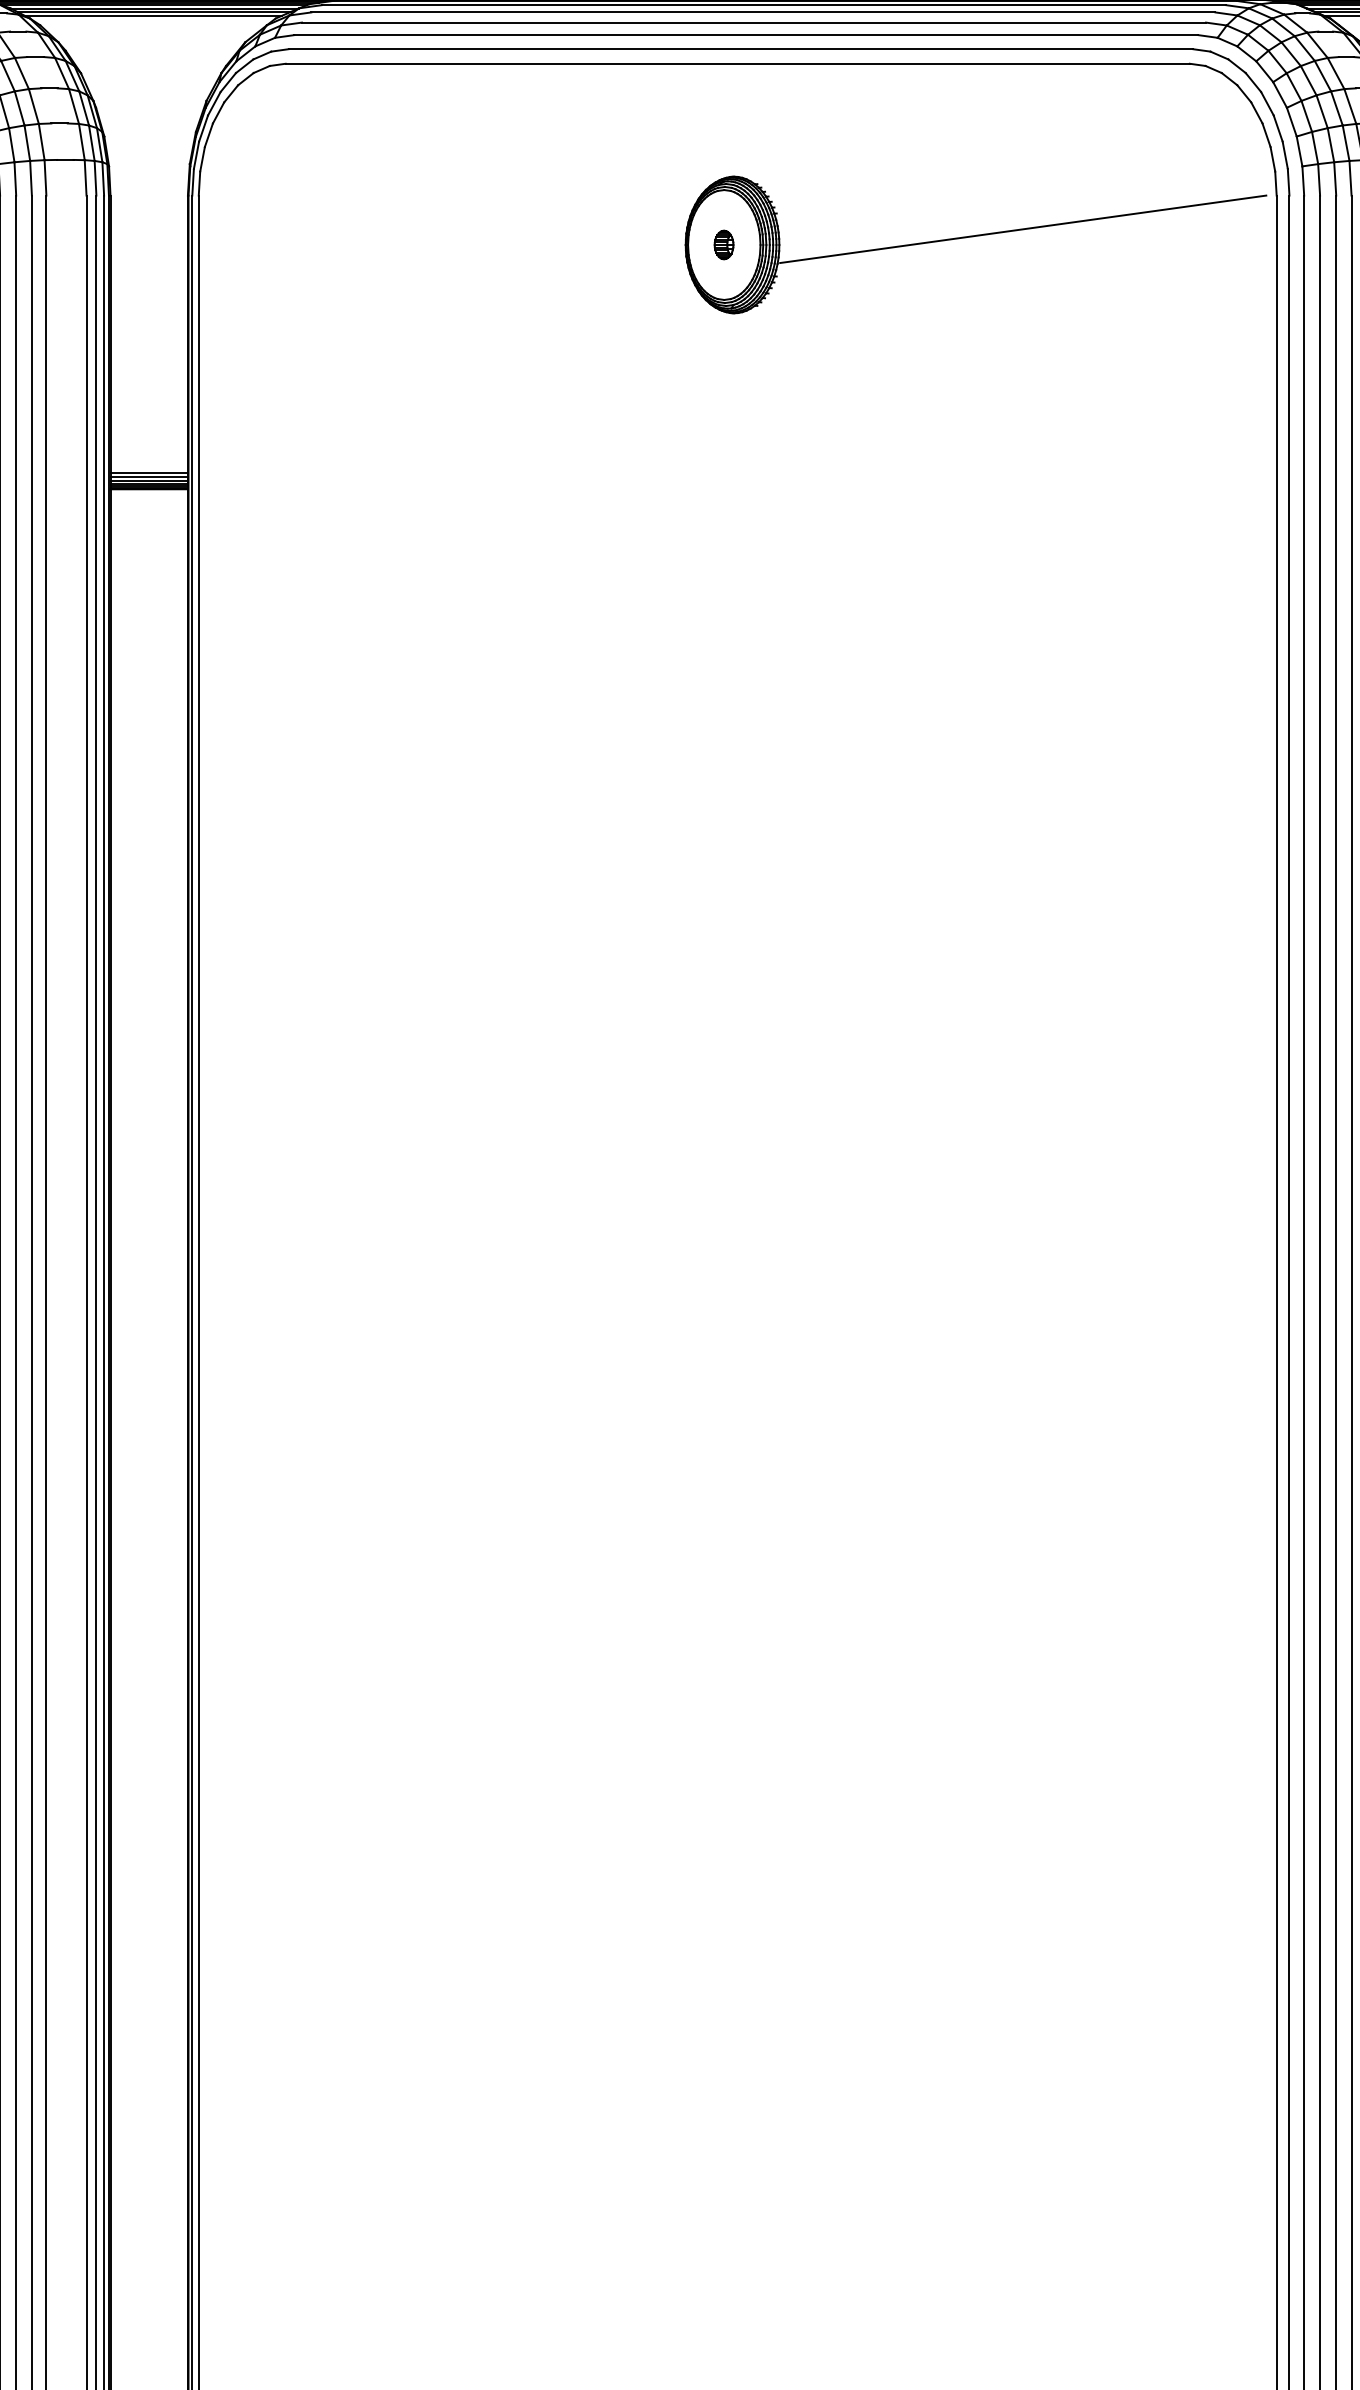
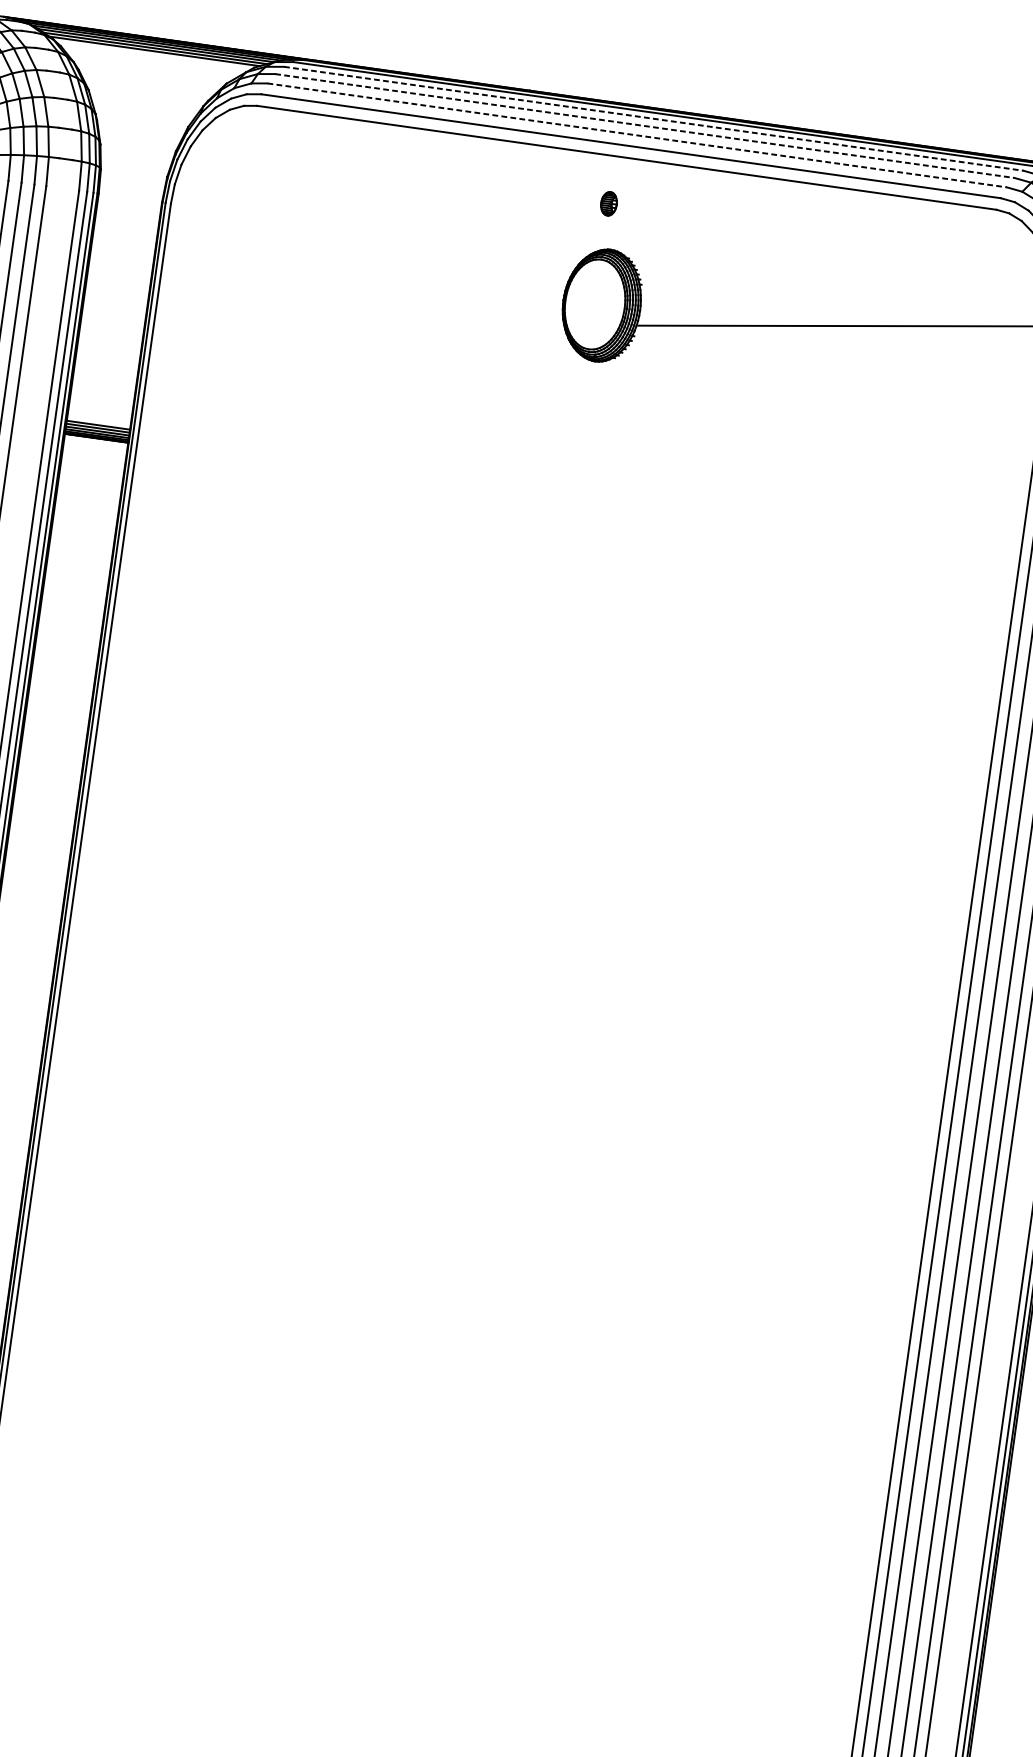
line: (763, 12) -> (653, 118), solid -> dashed
line: (754, 22) -> (645, 126), solid -> dashed
line: (746, 35) -> (637, 135), solid -> dashed
part: (723, 244) -> (608, 203), moved

